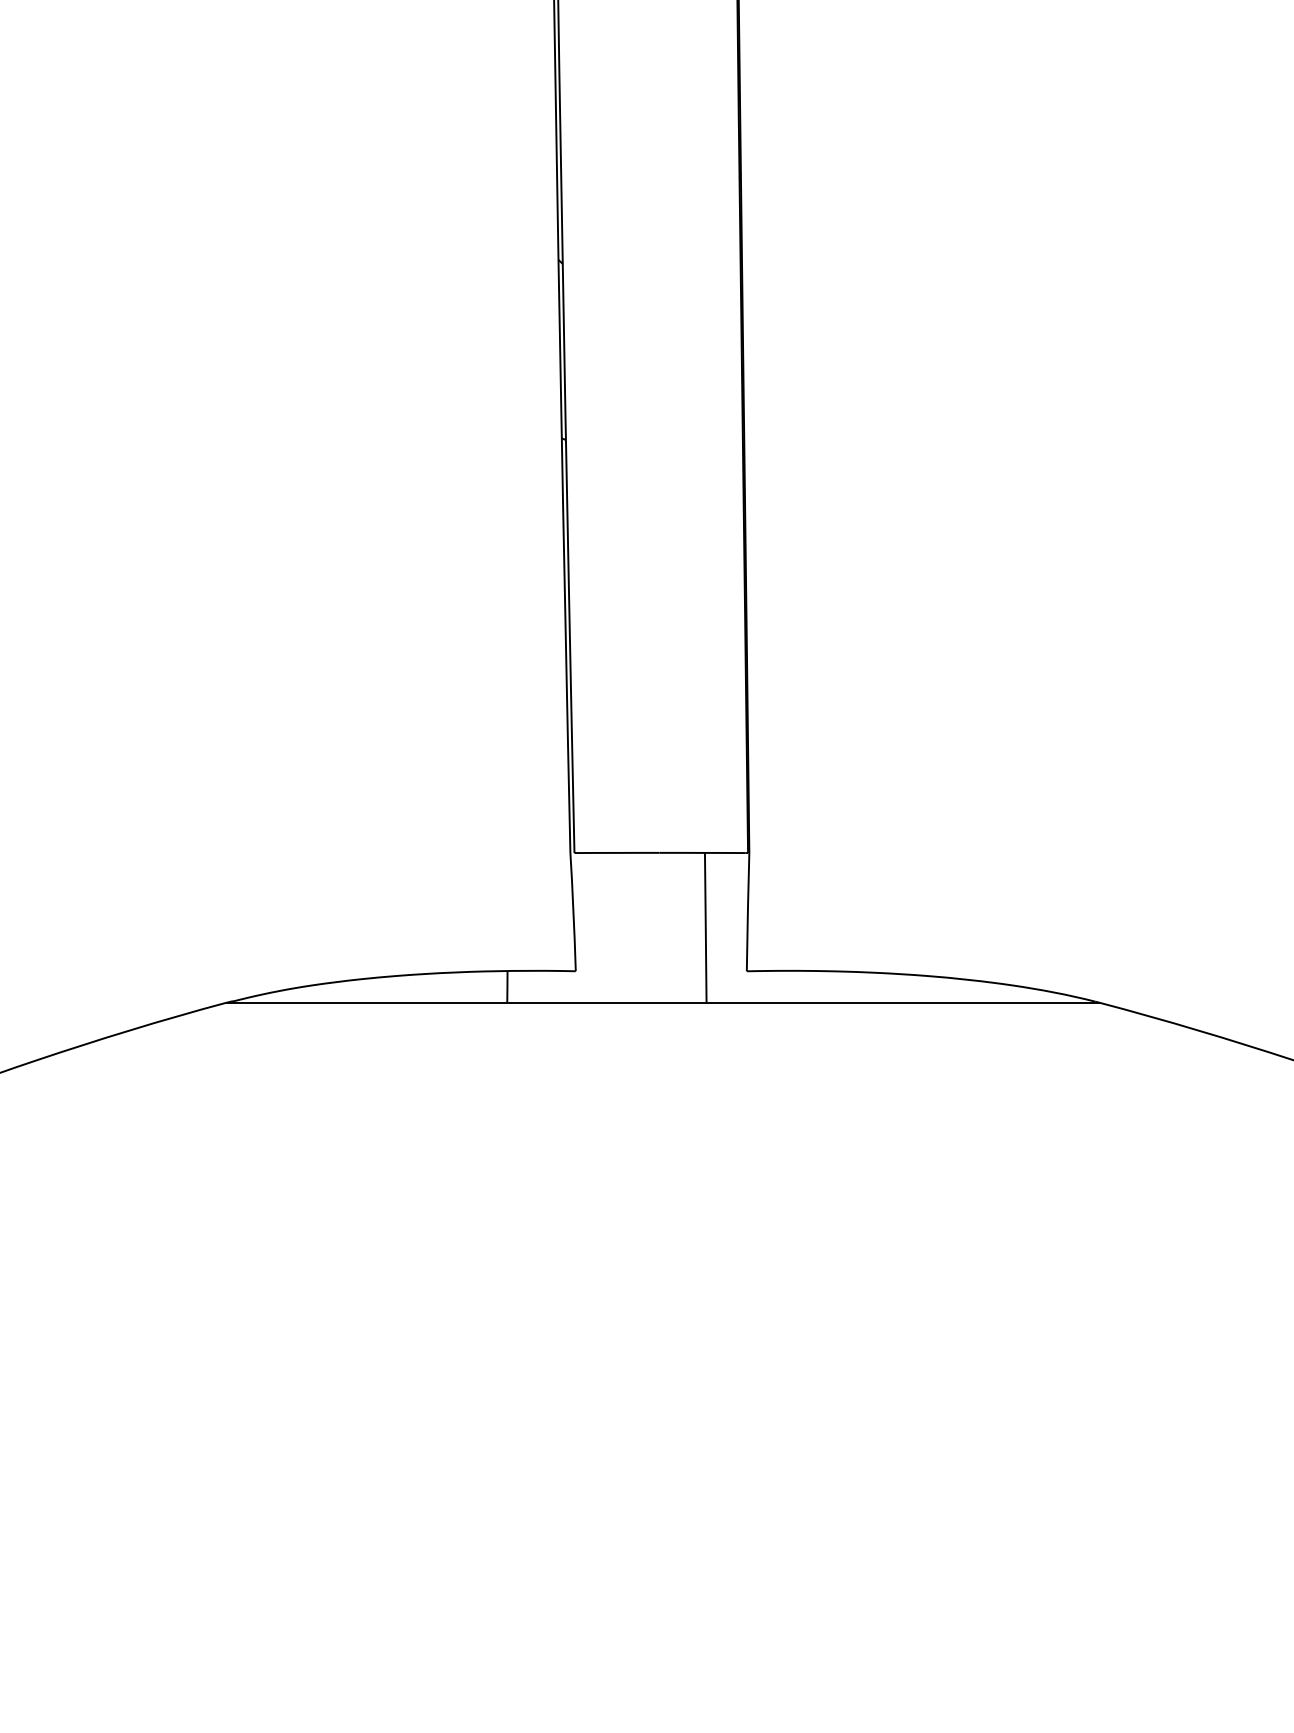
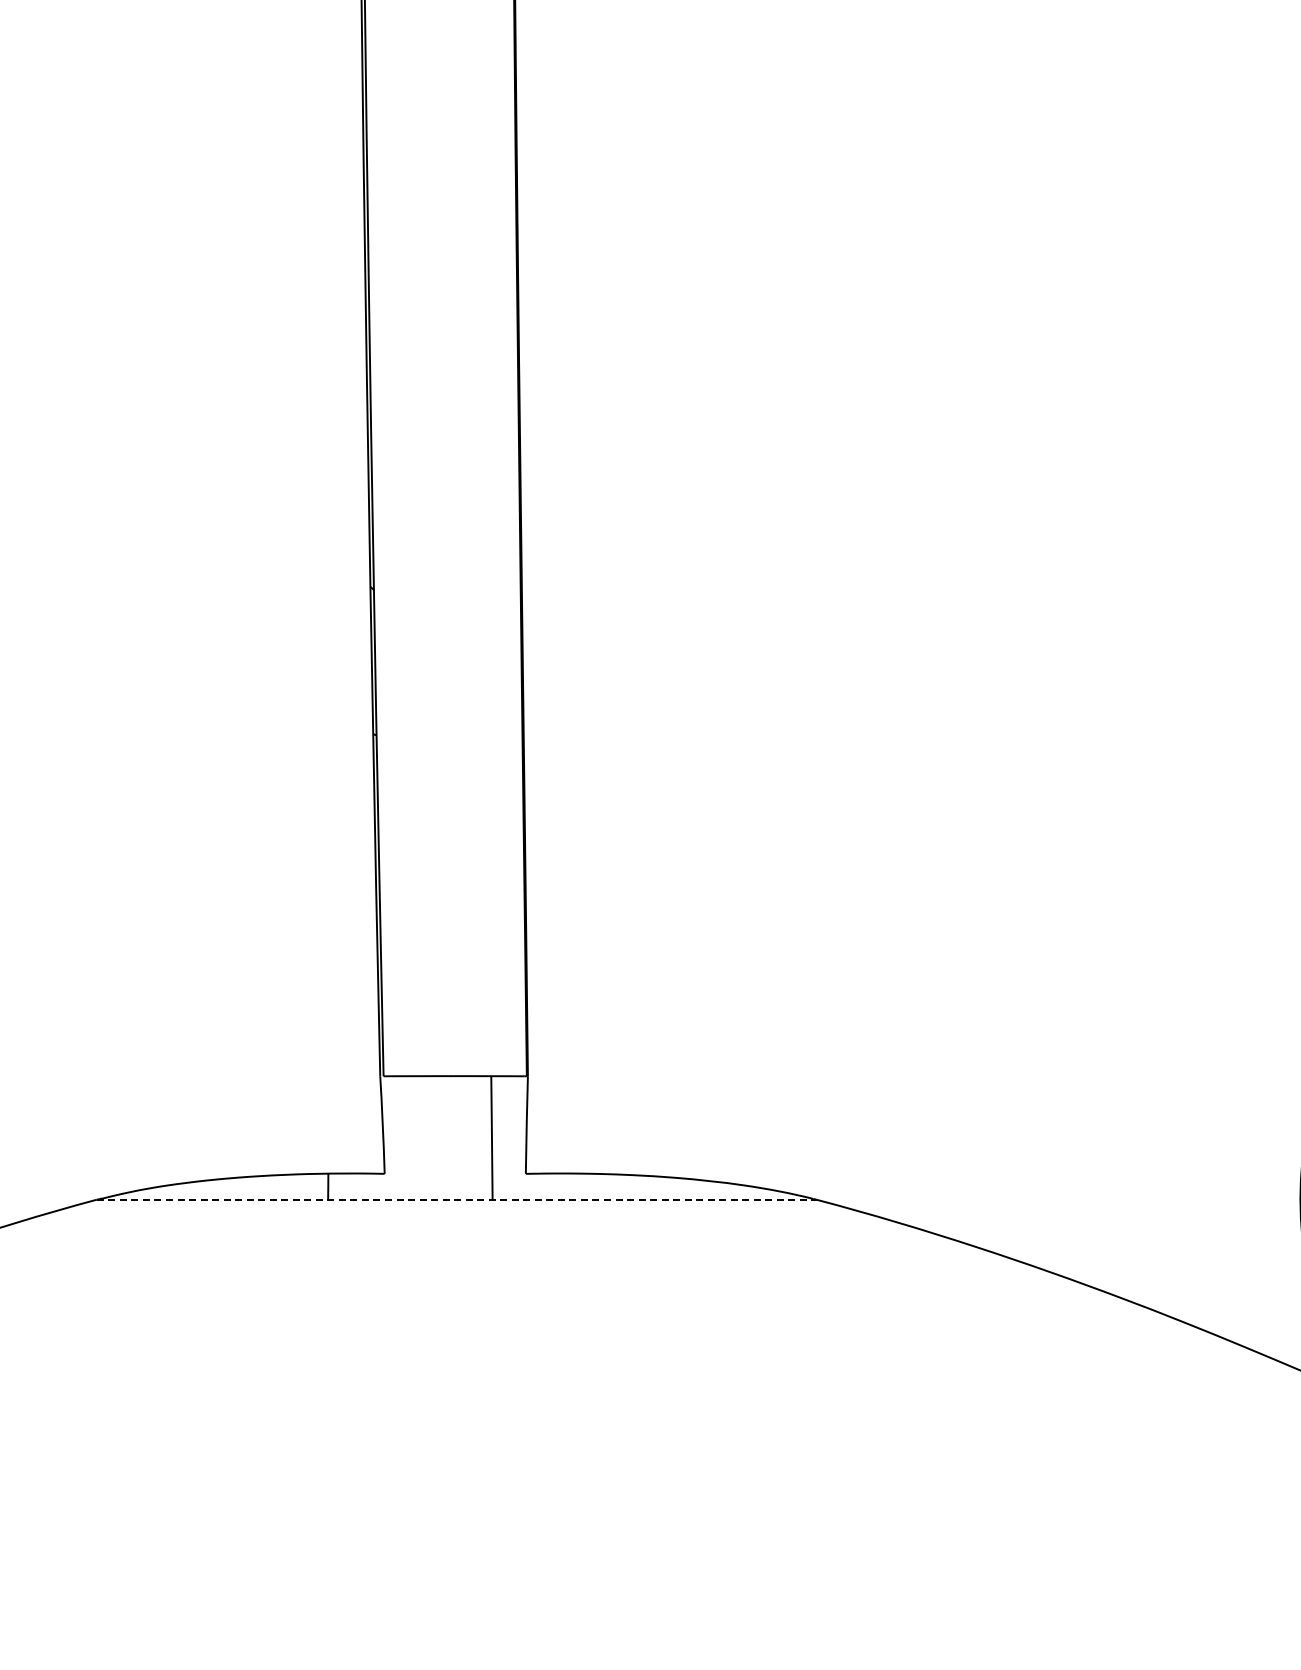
line: (662, 1002) -> (456, 1199), solid -> dashed

